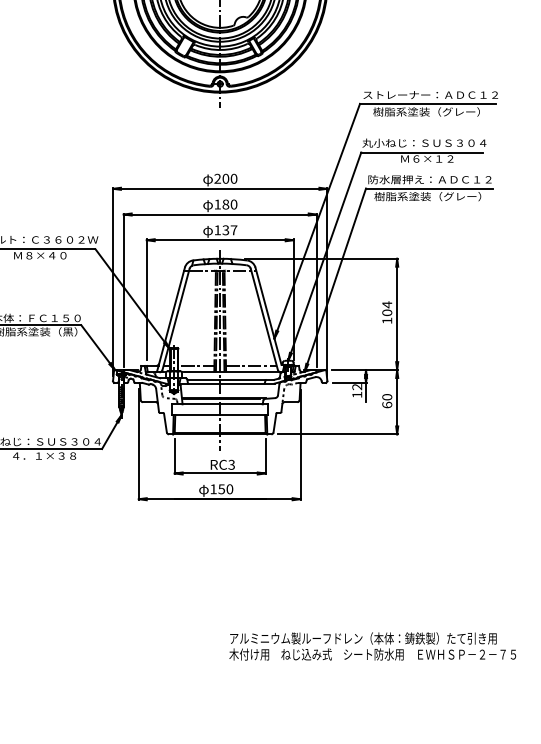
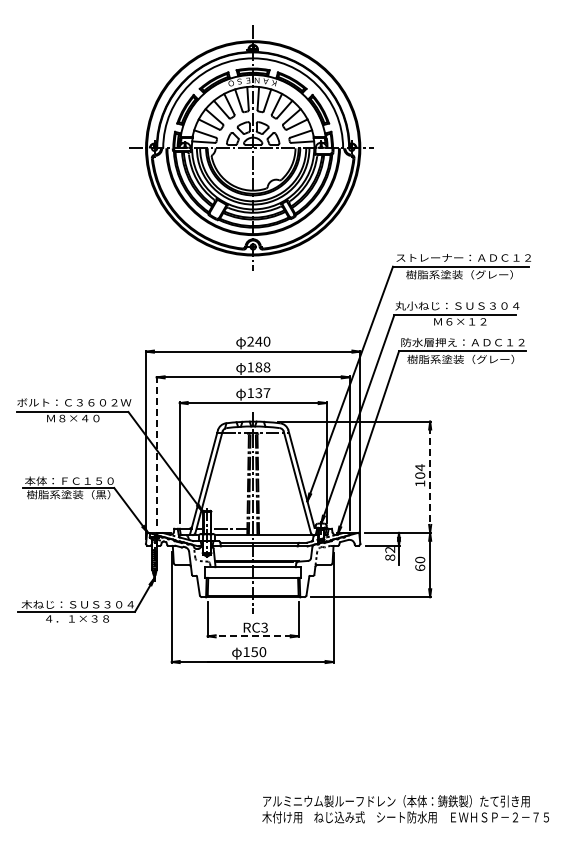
text: (225, 178) -> (258, 341), 200 -> 240
text: (233, 204) -> (266, 367), 180 -> 188
line: (123, 290) -> (156, 453), solid -> dashed
line: (397, 314) -> (430, 477), solid -> dashed
line: (250, 365) -> (283, 528), removed
text: (357, 394) -> (390, 557), 12 -> 82
line: (220, 473) -> (253, 636), solid -> dashed

